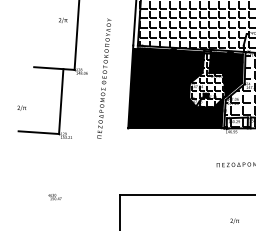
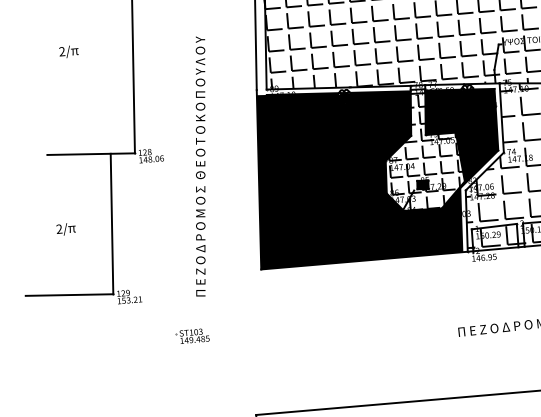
text: (63, 19) -> (69, 49), moved
text: (21, 107) -> (65, 227), moved
part: (93, 156) -> (191, 336), added

